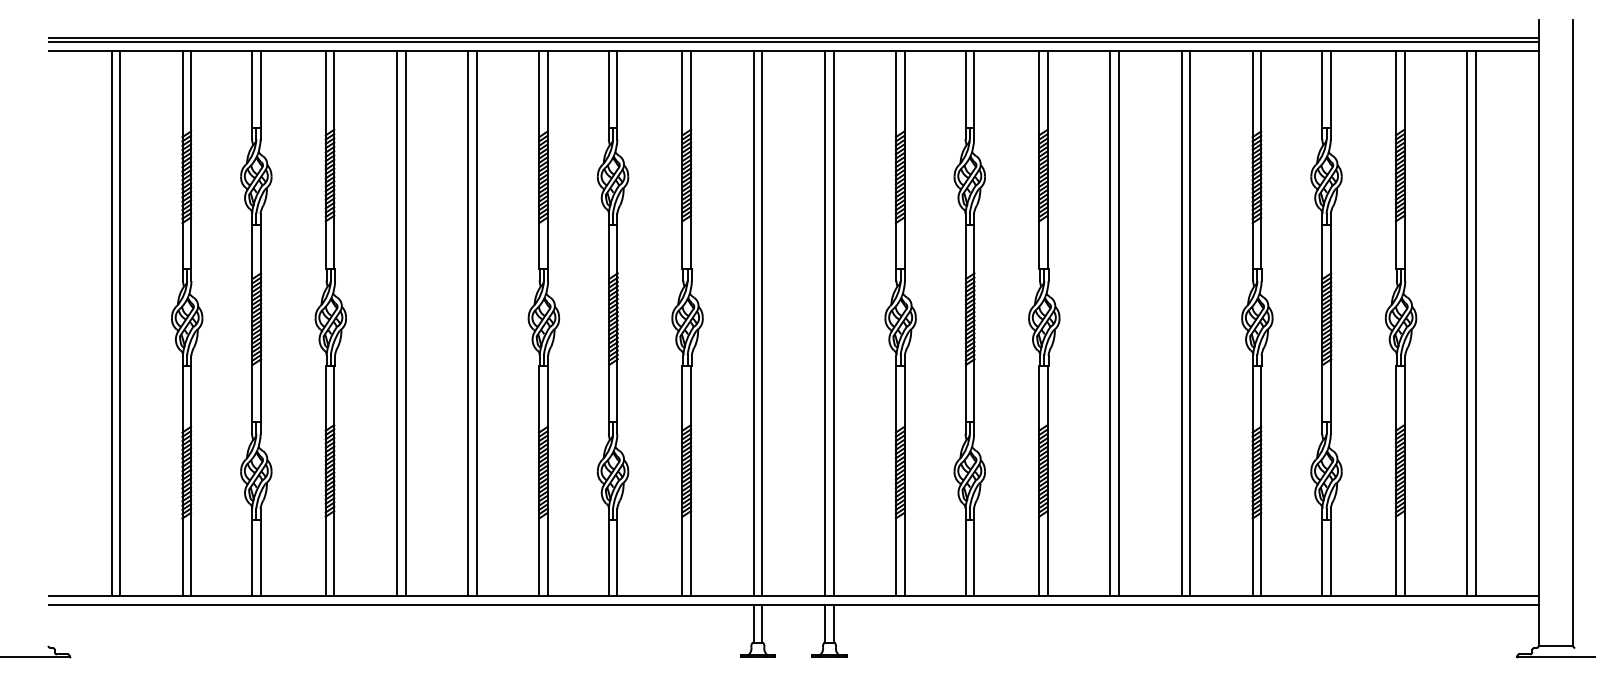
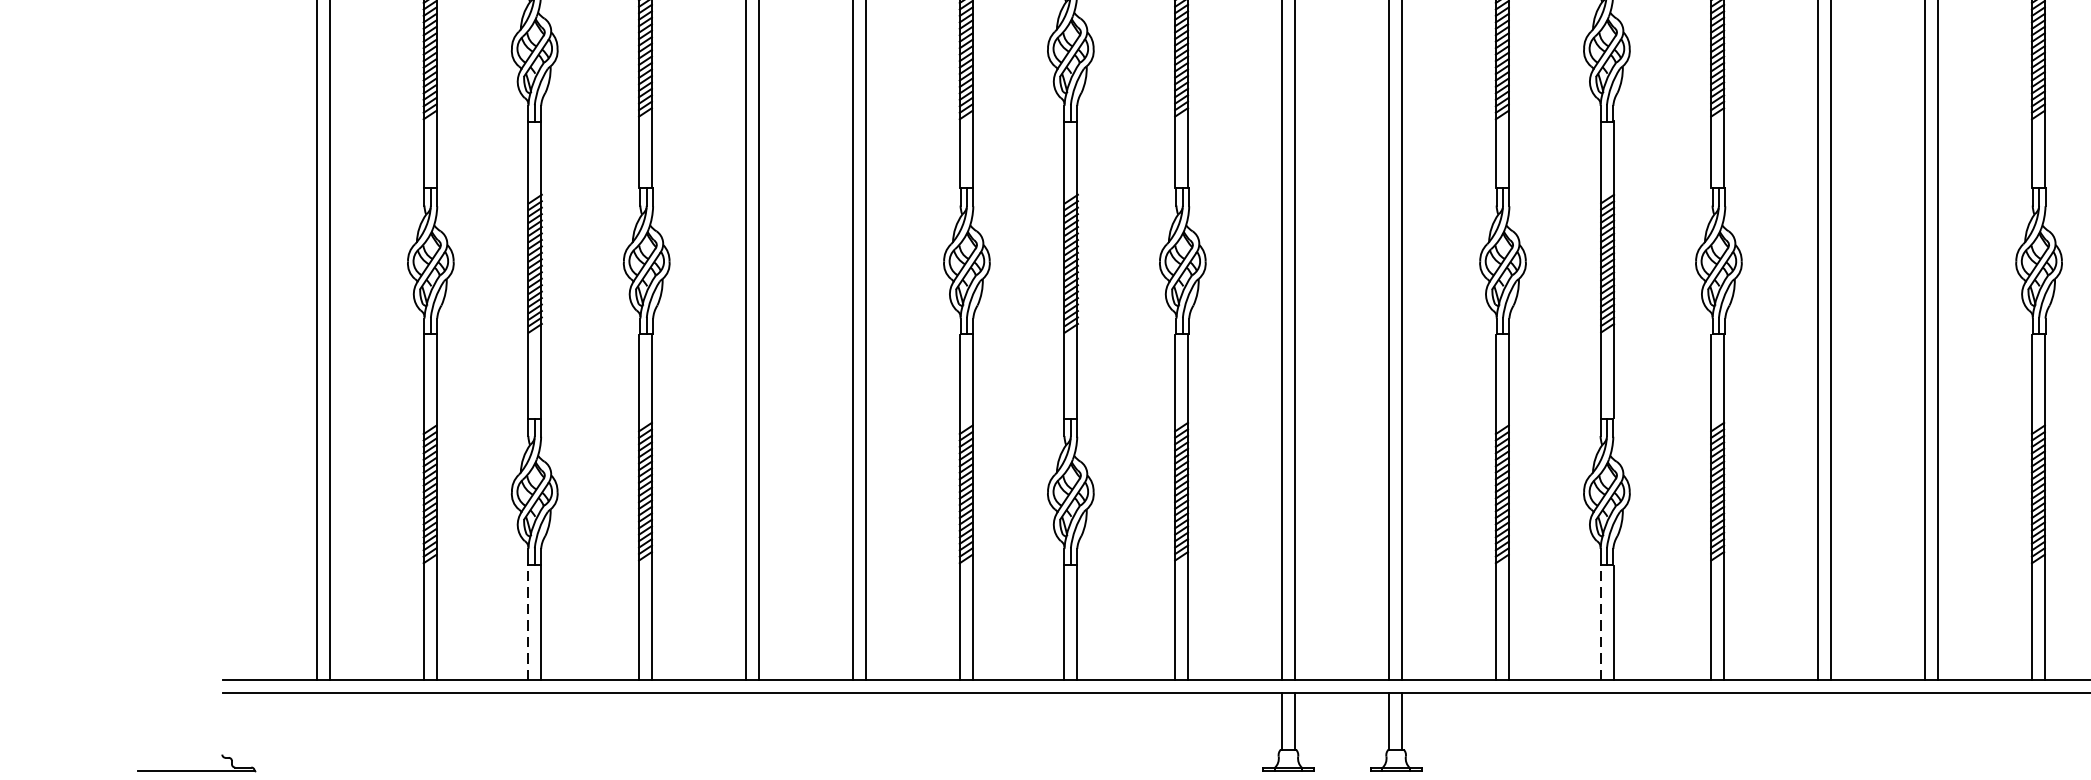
line: (252, 557) -> (528, 621), solid -> dashed
line: (965, 557) -> (1600, 621), solid -> dashed

